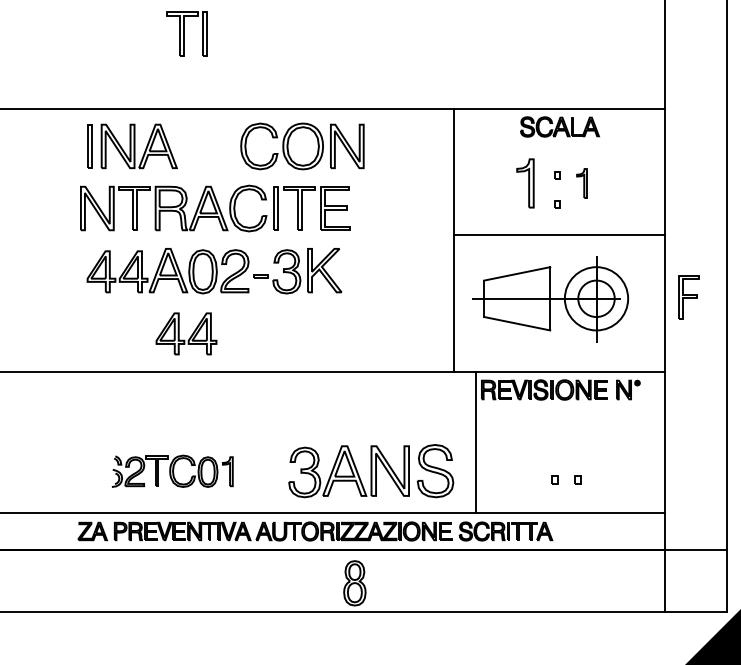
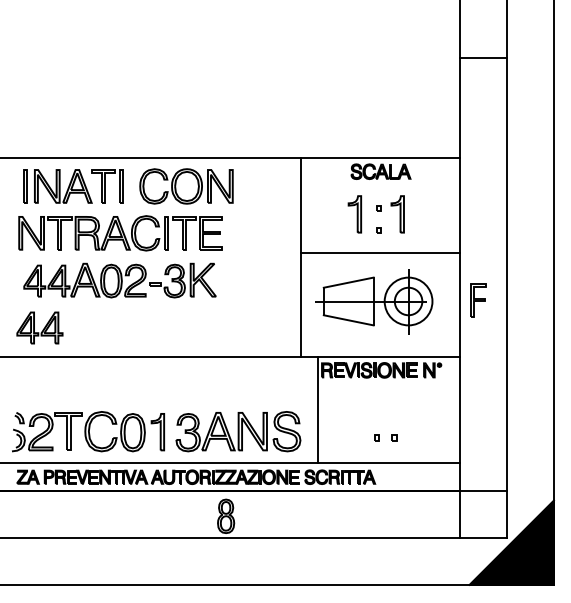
part: (187, 33) -> (107, 186), moved
part: (581, 183) -> (397, 214), size x1.67
part: (185, 333) -> (39, 327), moved
part: (172, 470) -> (88, 431), size x1.67

